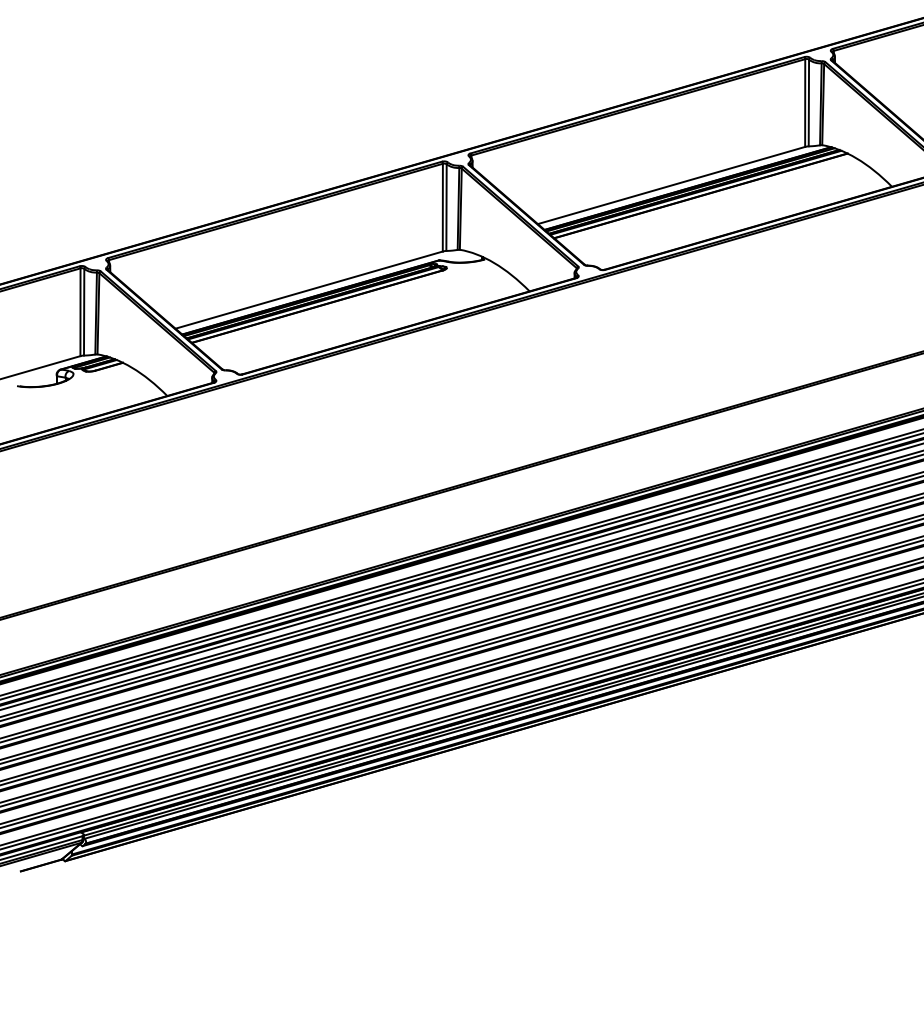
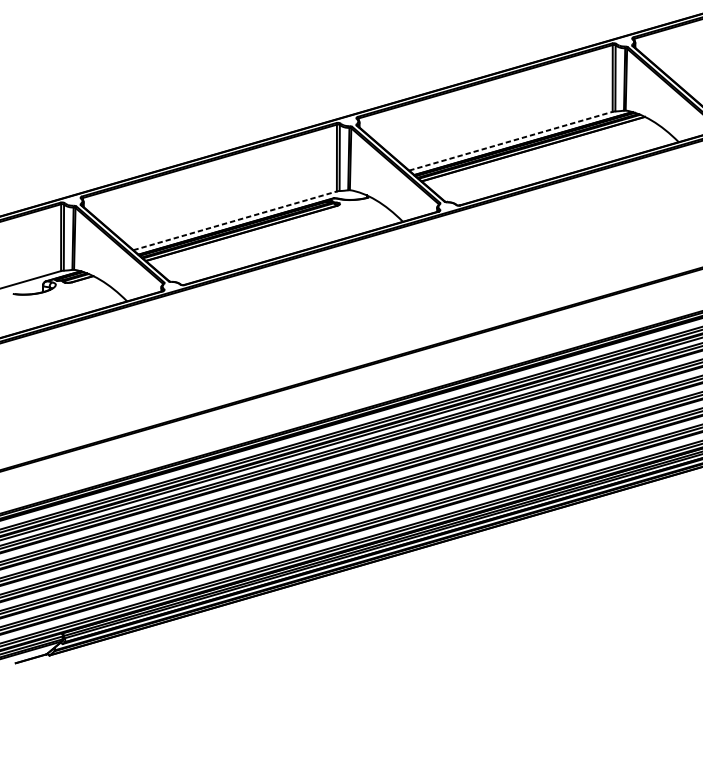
line: (672, 185) -> (511, 141), solid -> dashed
line: (309, 289) -> (235, 220), solid -> dashed

